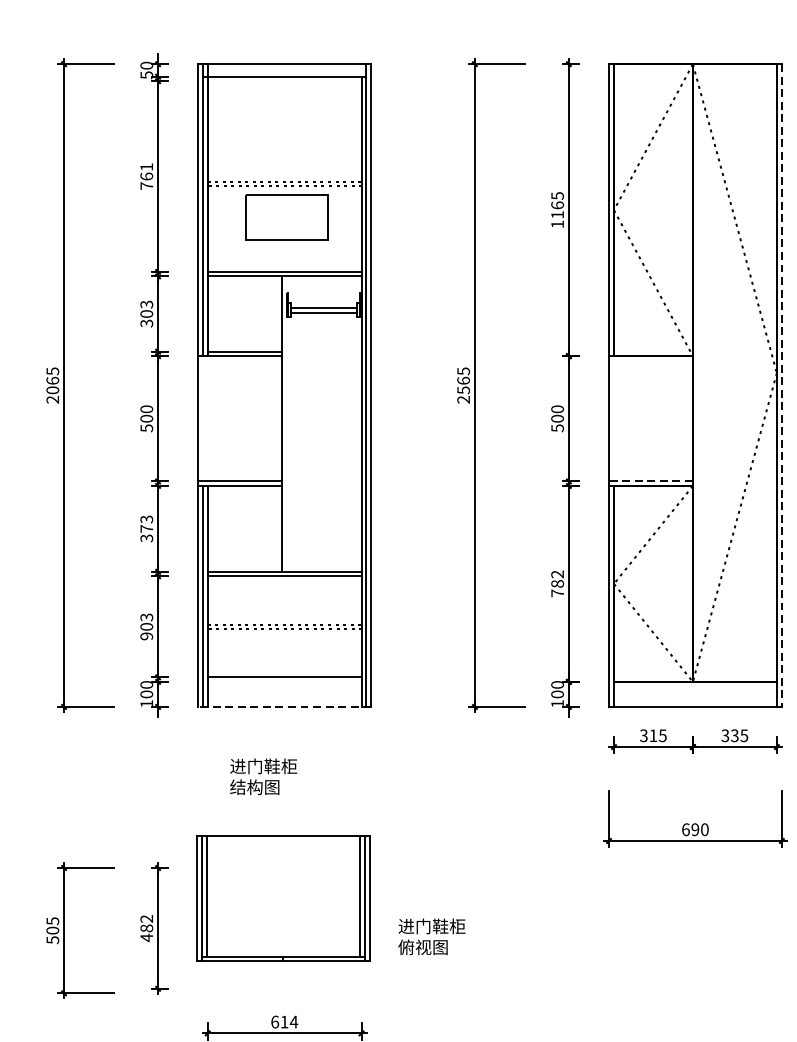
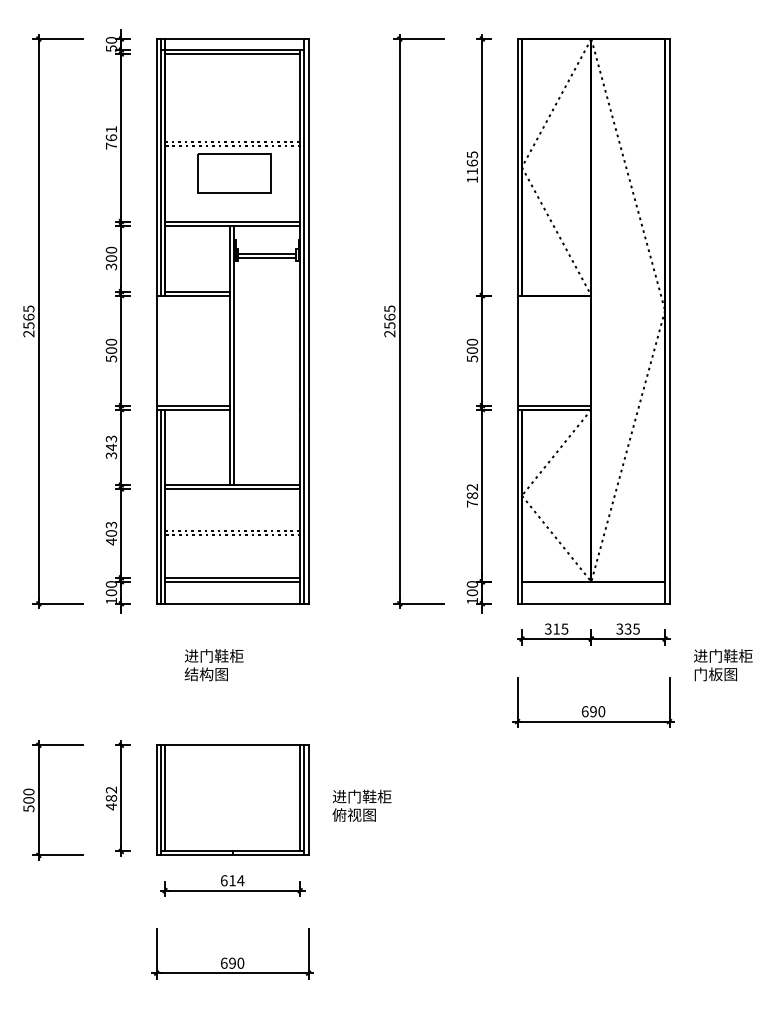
line: (284, 81) -> (232, 54), added
text: (146, 303) -> (111, 249), 303 -> 300
line: (781, 385) -> (669, 321), dashed -> solid
text: (52, 390) -> (28, 325), 2065 -> 2565
line: (286, 424) -> (234, 355), added
line: (650, 481) -> (554, 405), dashed -> solid
text: (146, 529) -> (111, 447), 373 -> 343
text: (146, 636) -> (111, 541), 903 -> 403
line: (284, 681) -> (232, 581), added
line: (284, 706) -> (232, 603), dashed -> solid
part: (283, 897) -> (232, 799), moved
text: (52, 920) -> (28, 791), 505 -> 500

